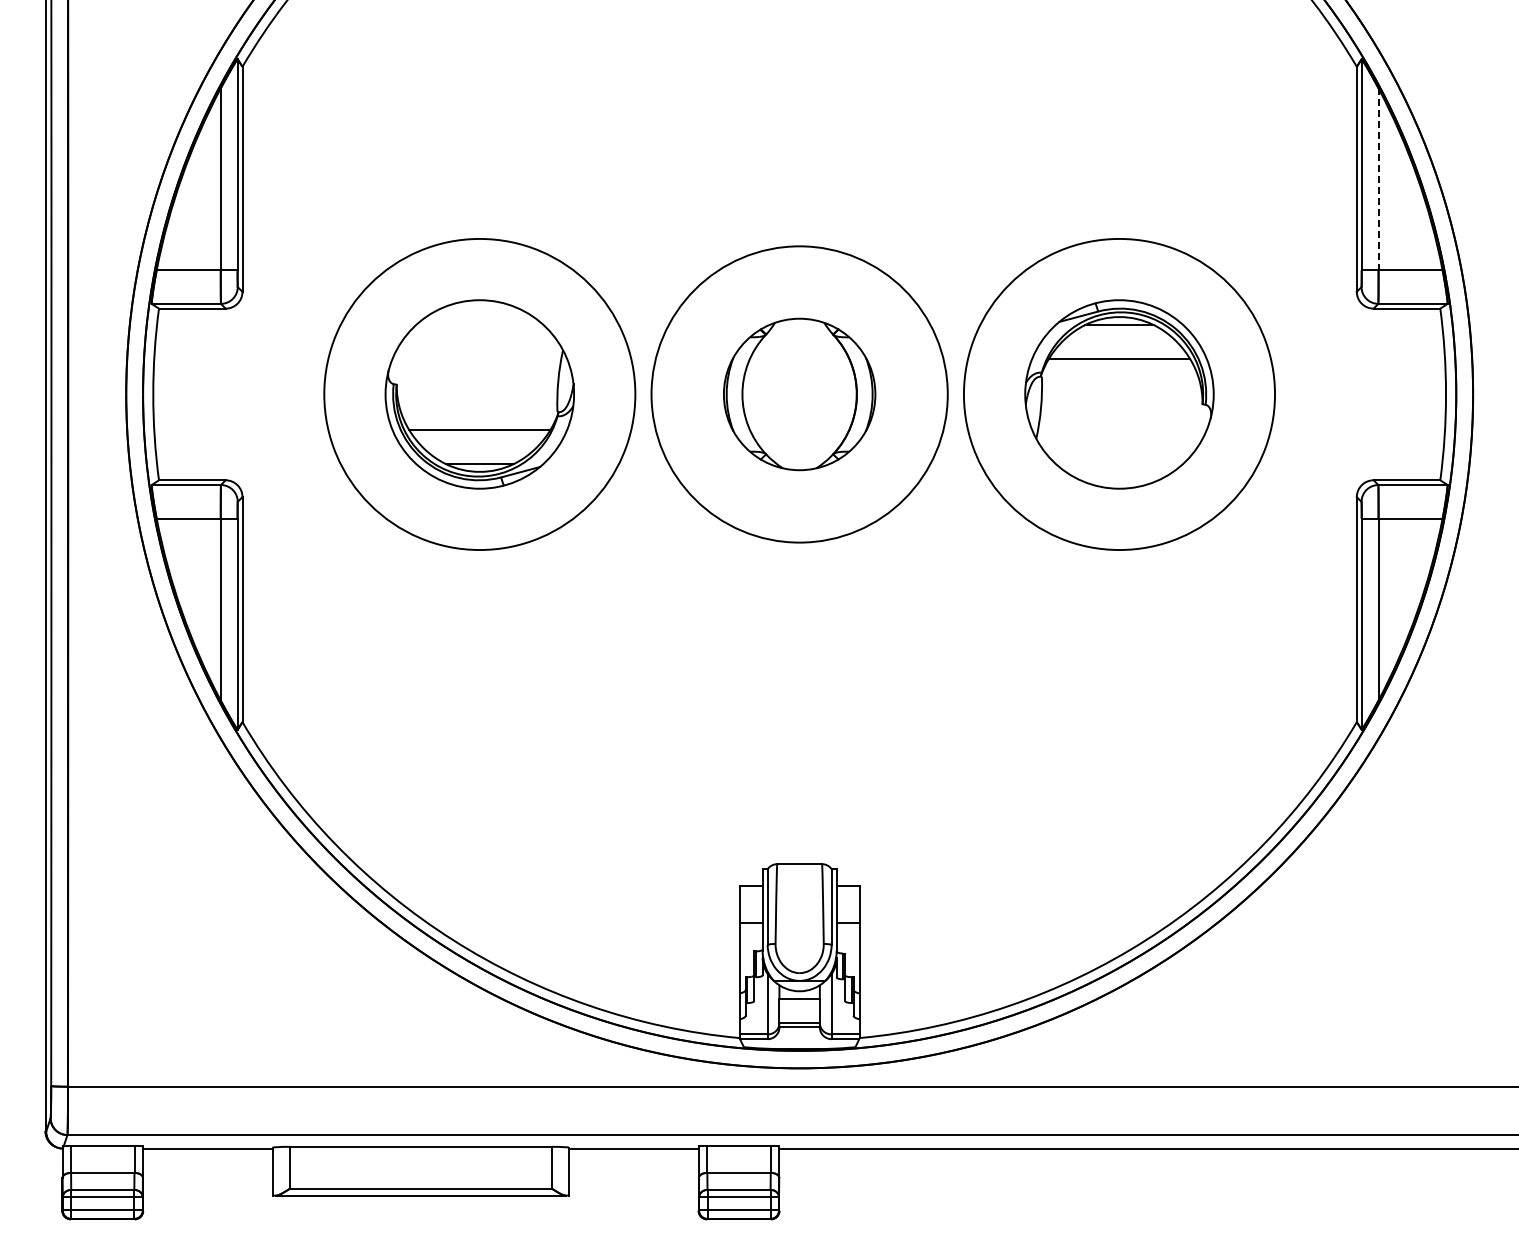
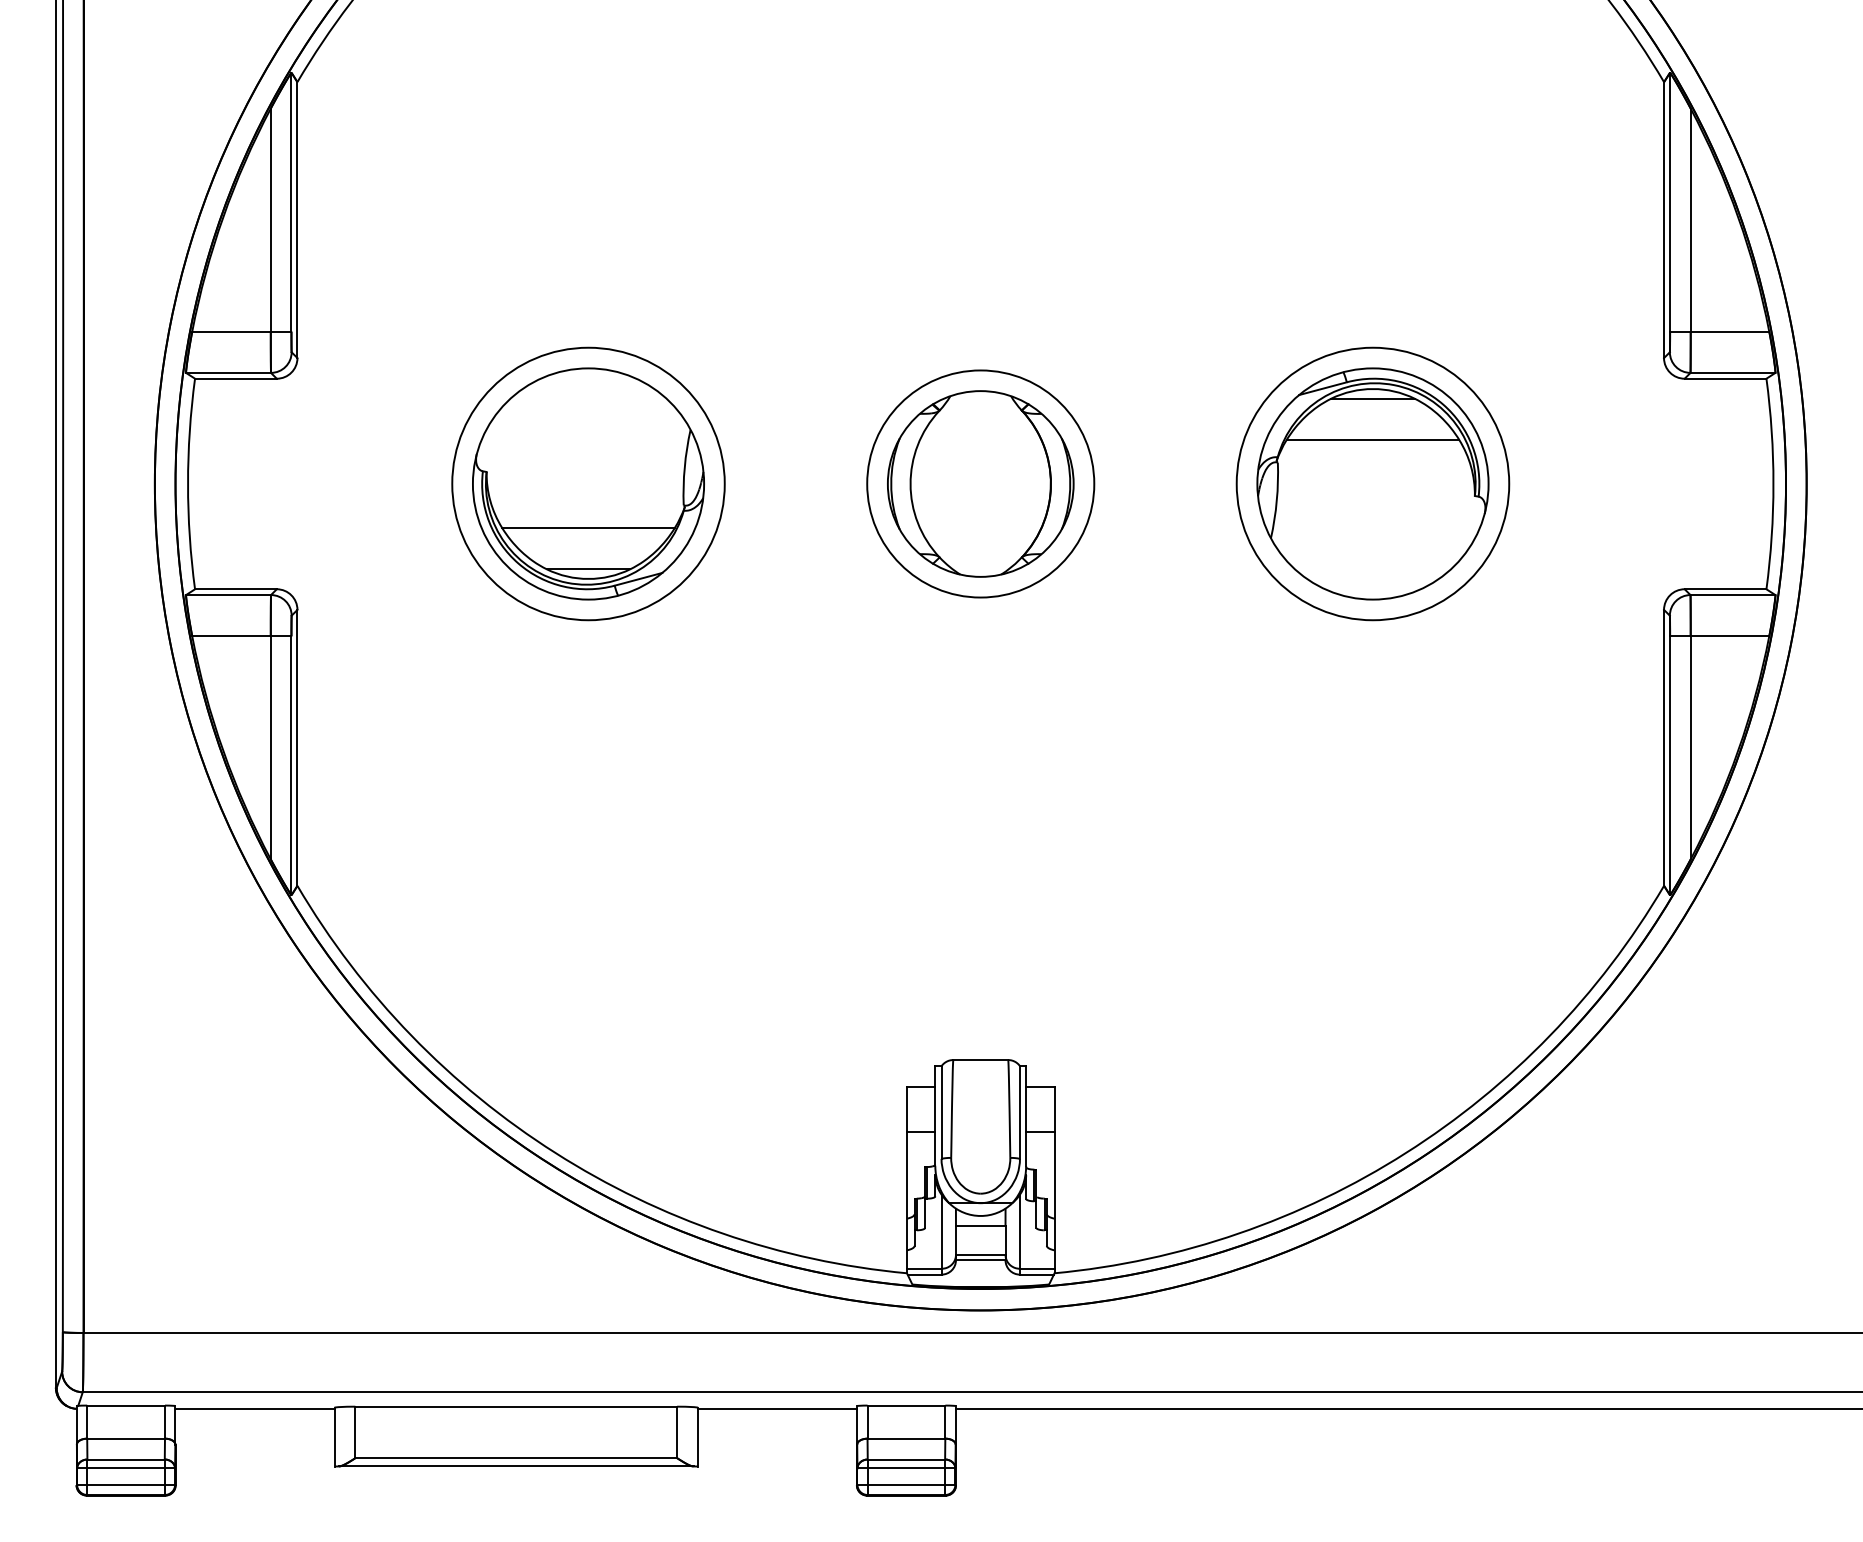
line: (1378, 179) -> (1690, 220), dashed -> solid
circle: (479, 394) -> (588, 484), size x0.71
circle: (799, 394) -> (980, 484), size x0.62
circle: (1119, 394) -> (1373, 484), size x0.71

